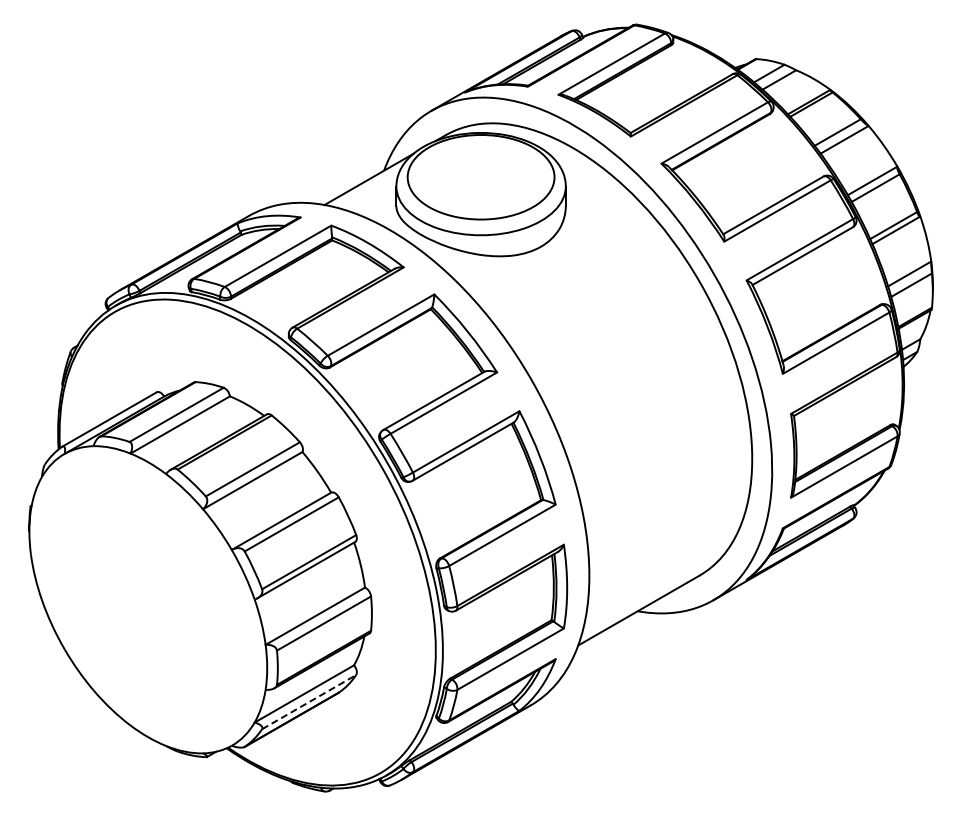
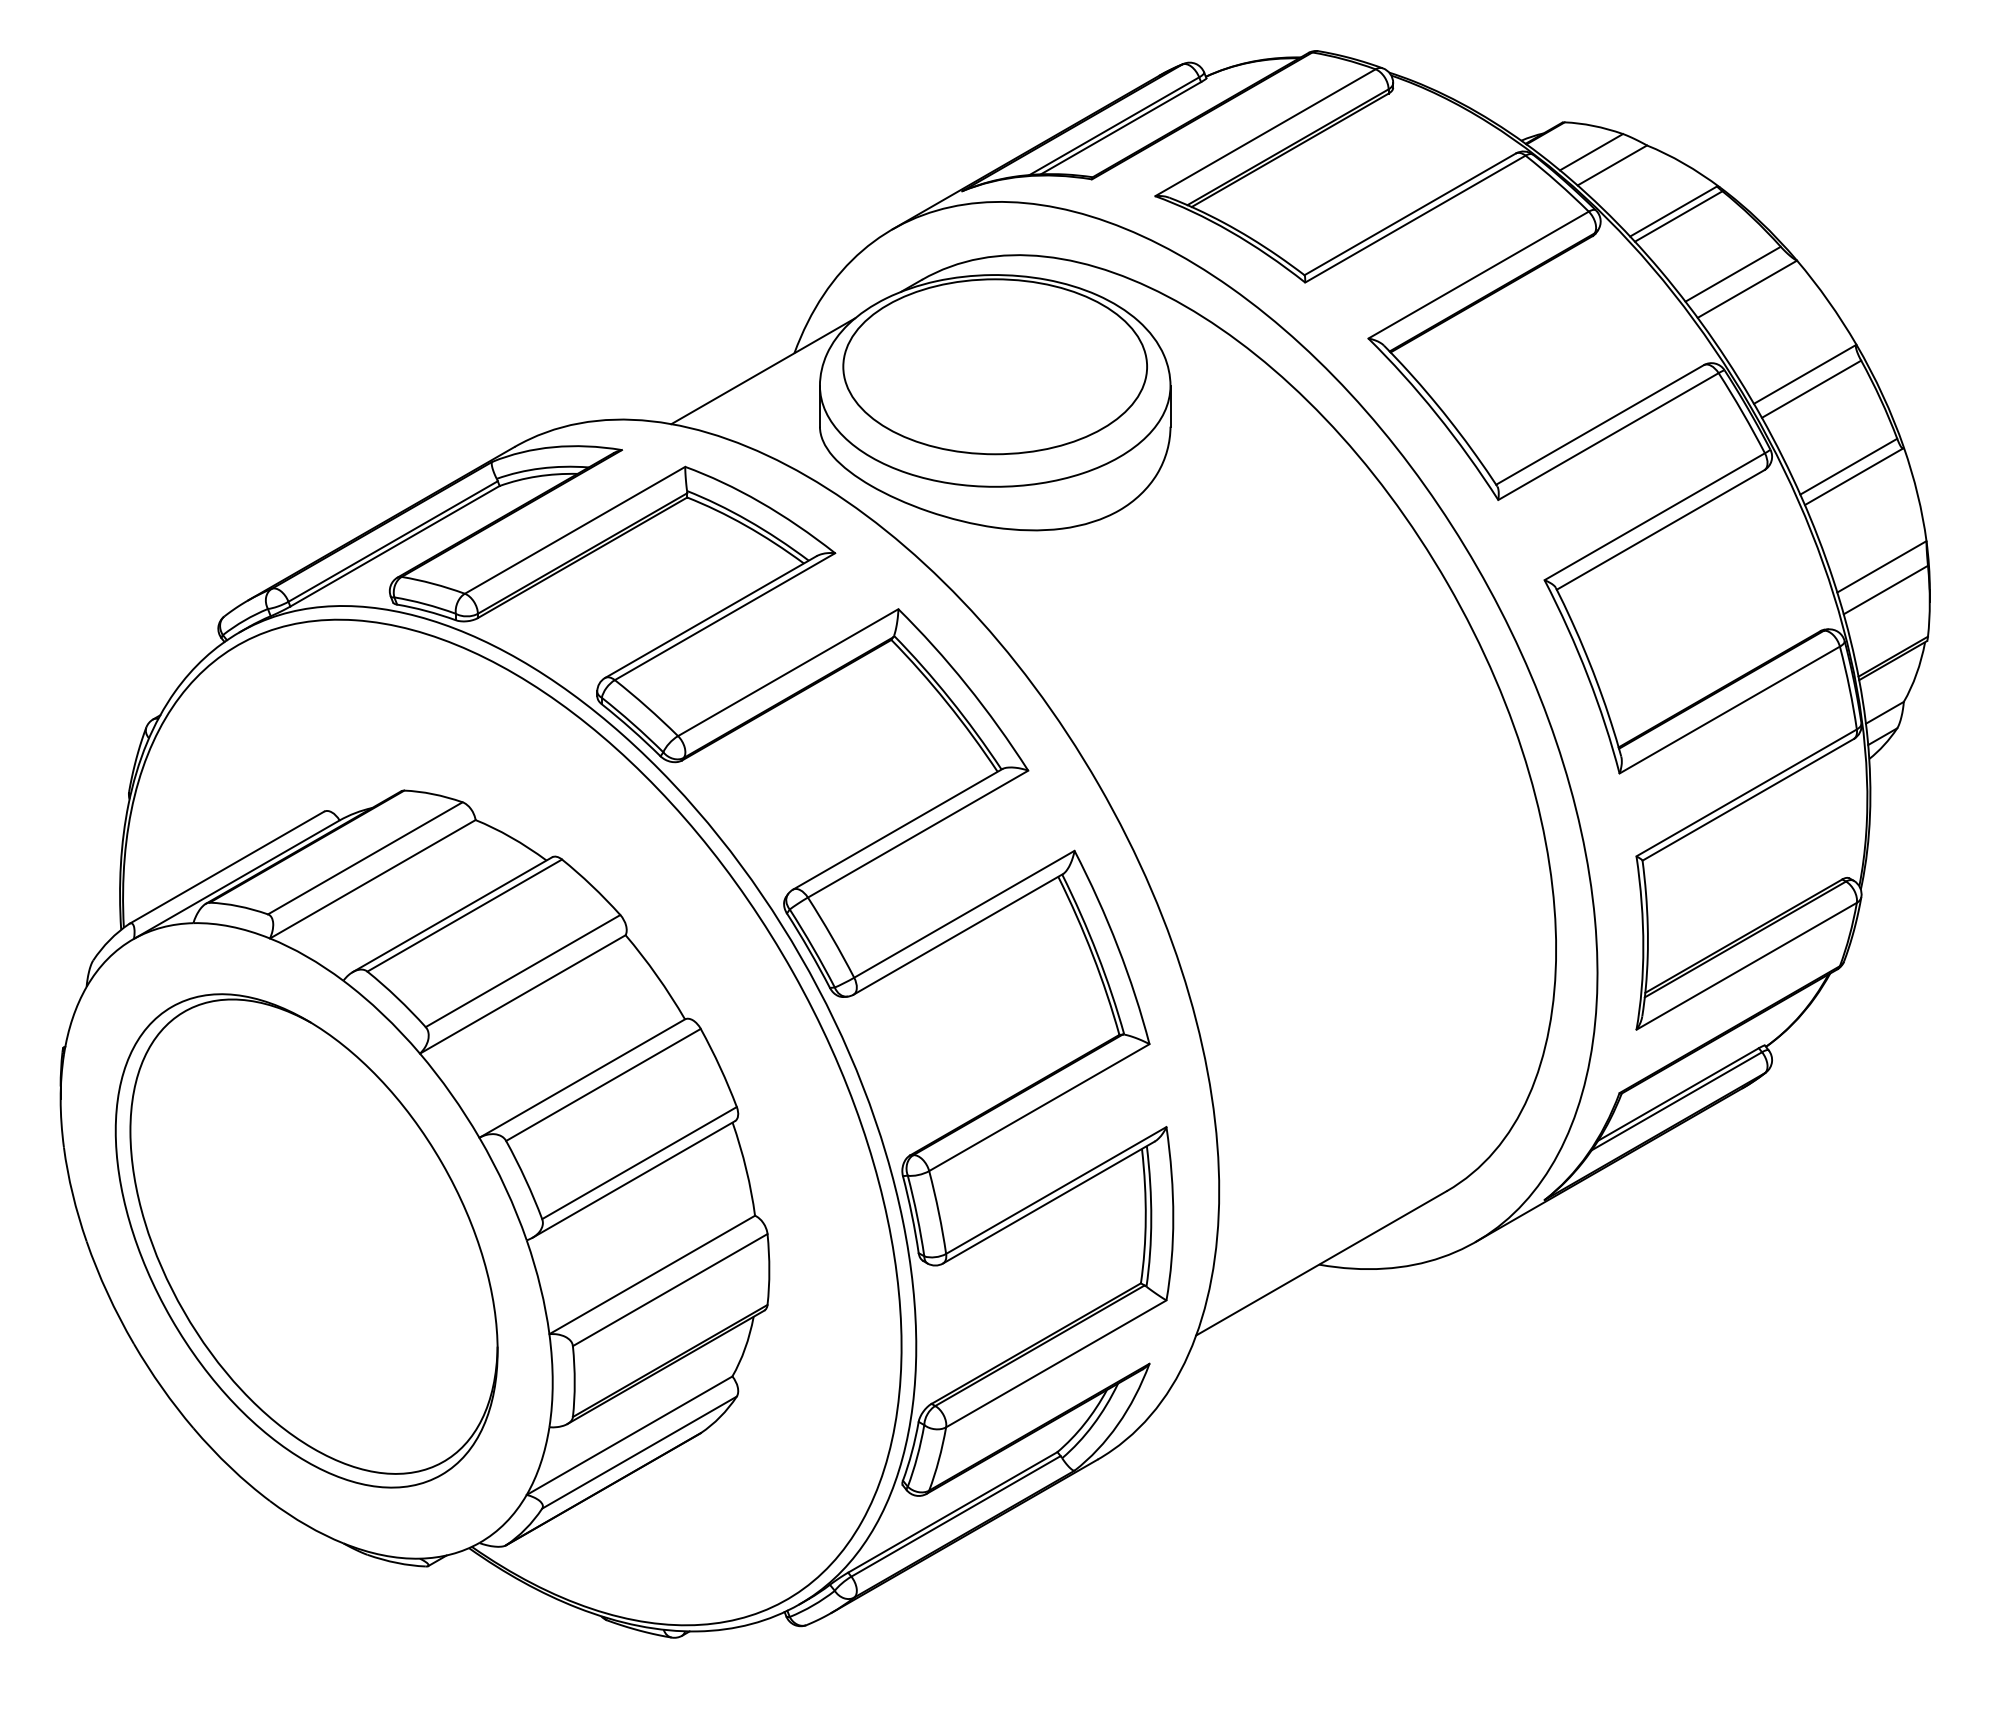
part: (148, 599) -> (307, 1240), added
line: (309, 701) -> (640, 1451), dashed -> solid

